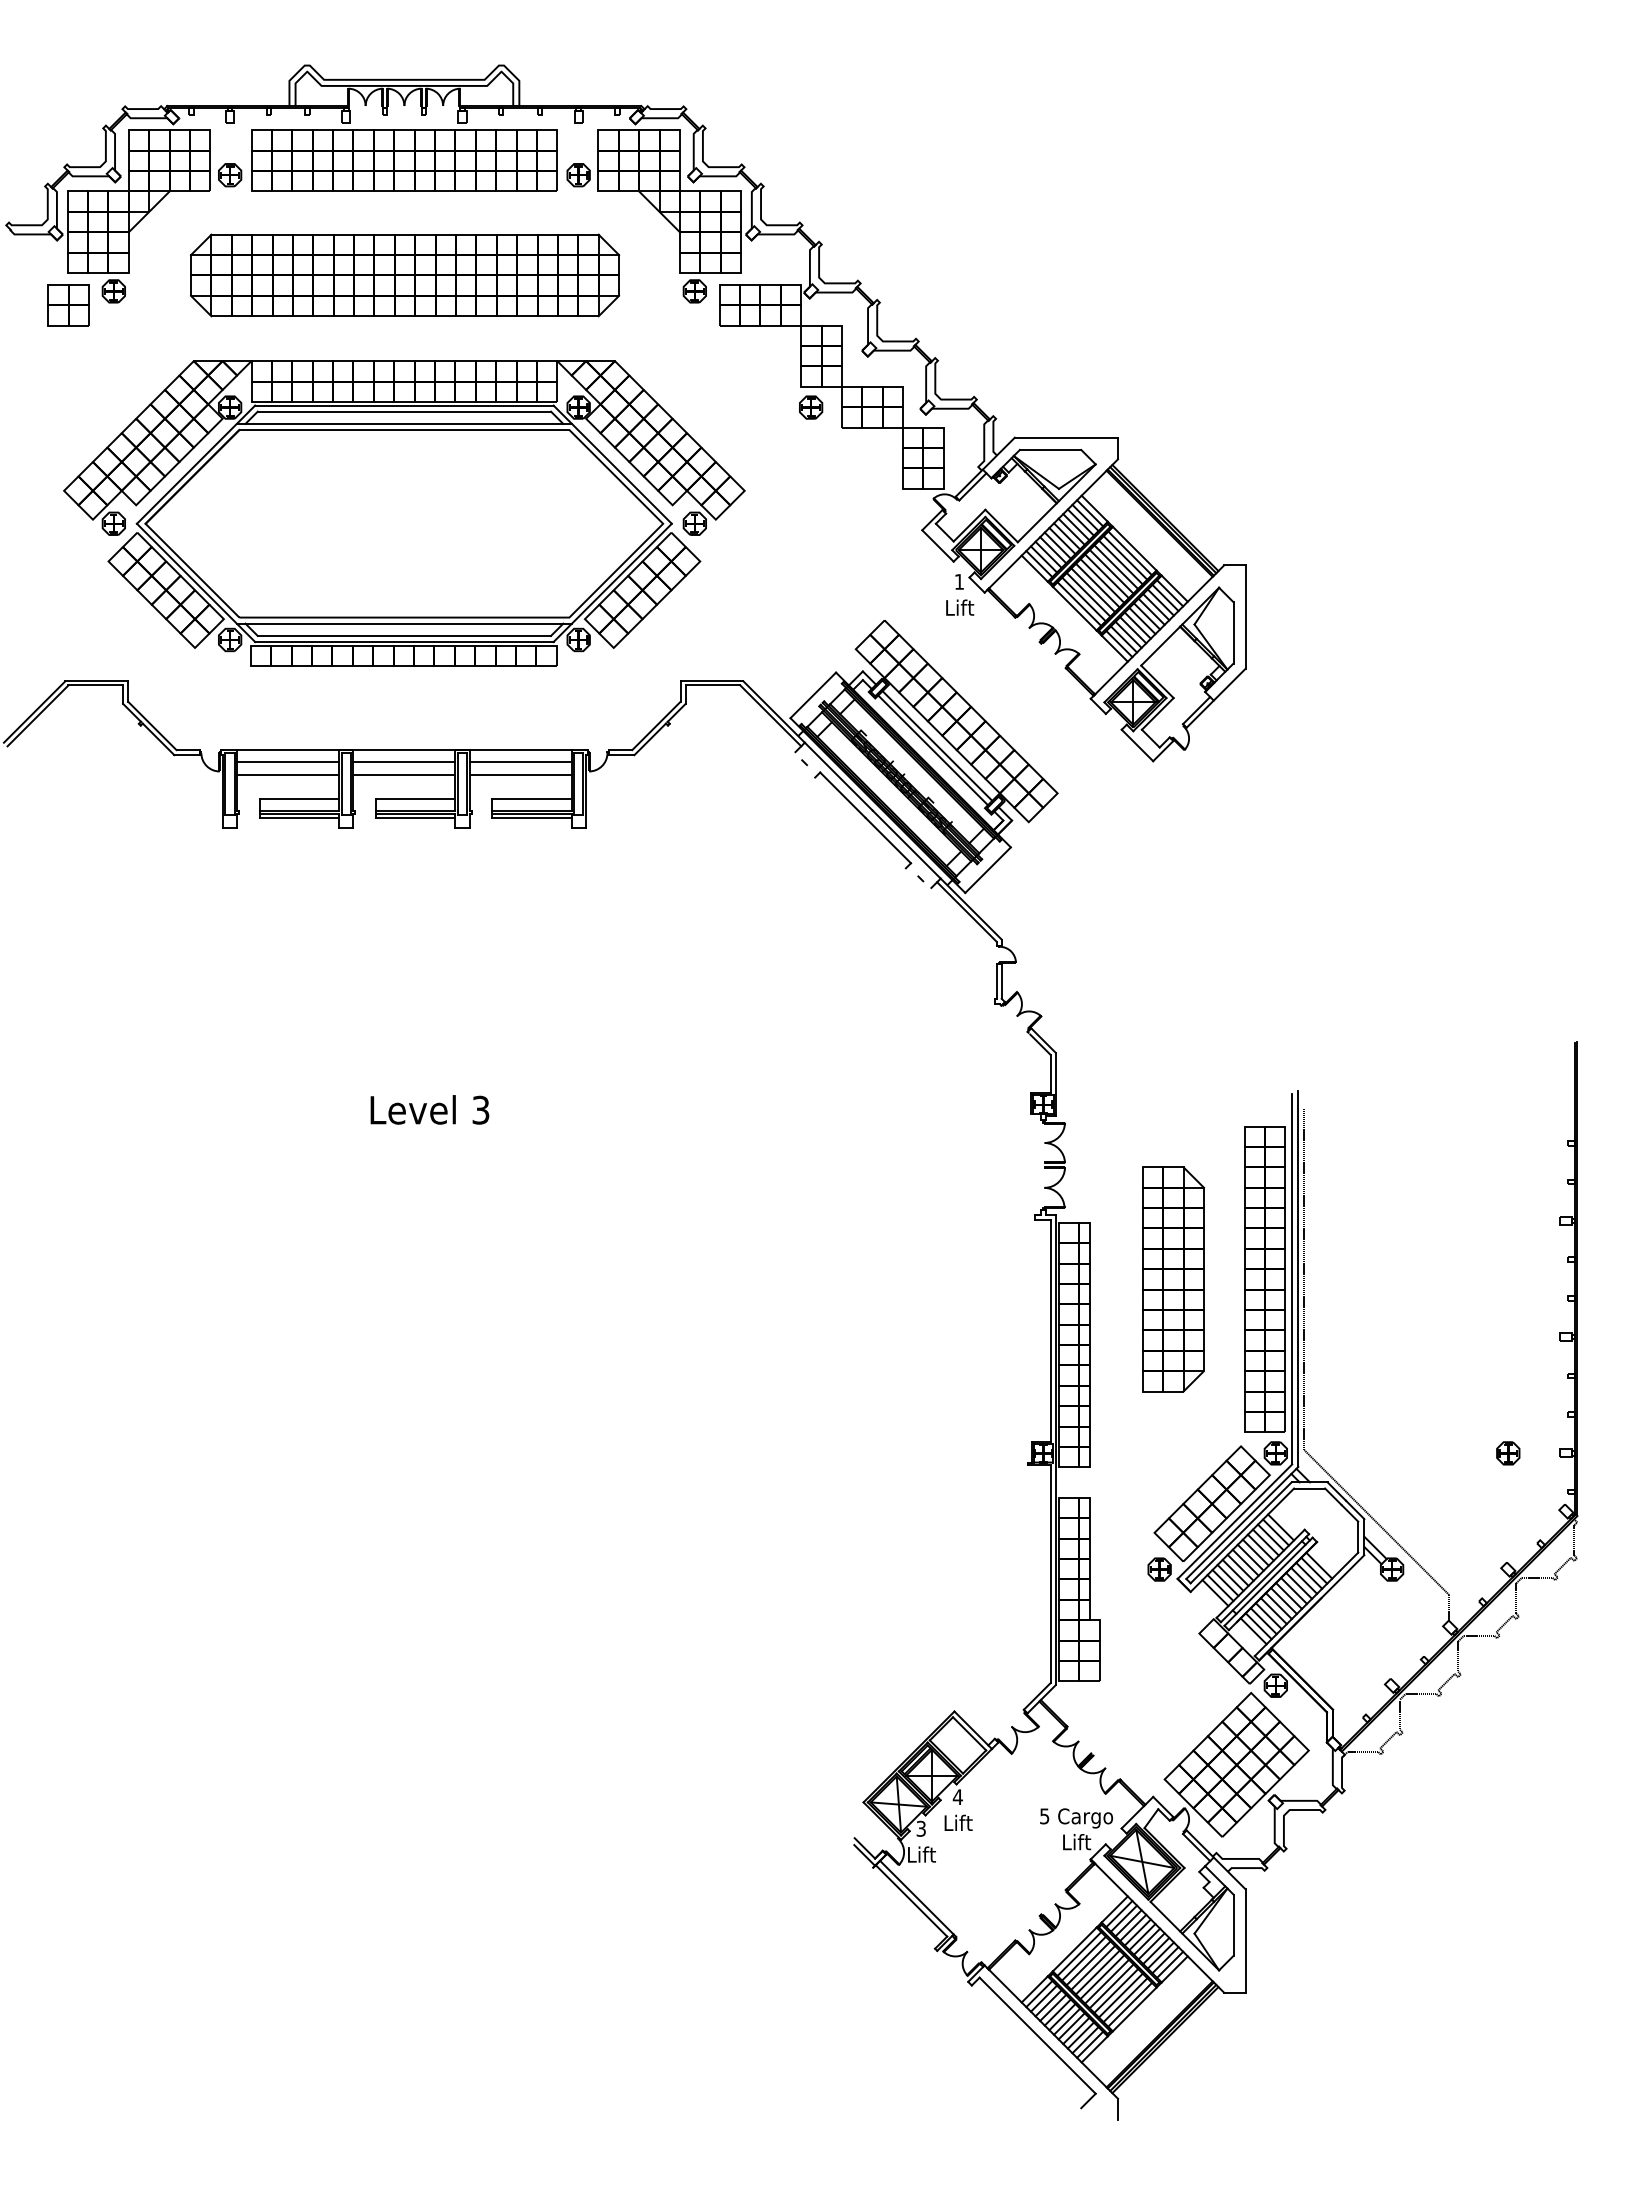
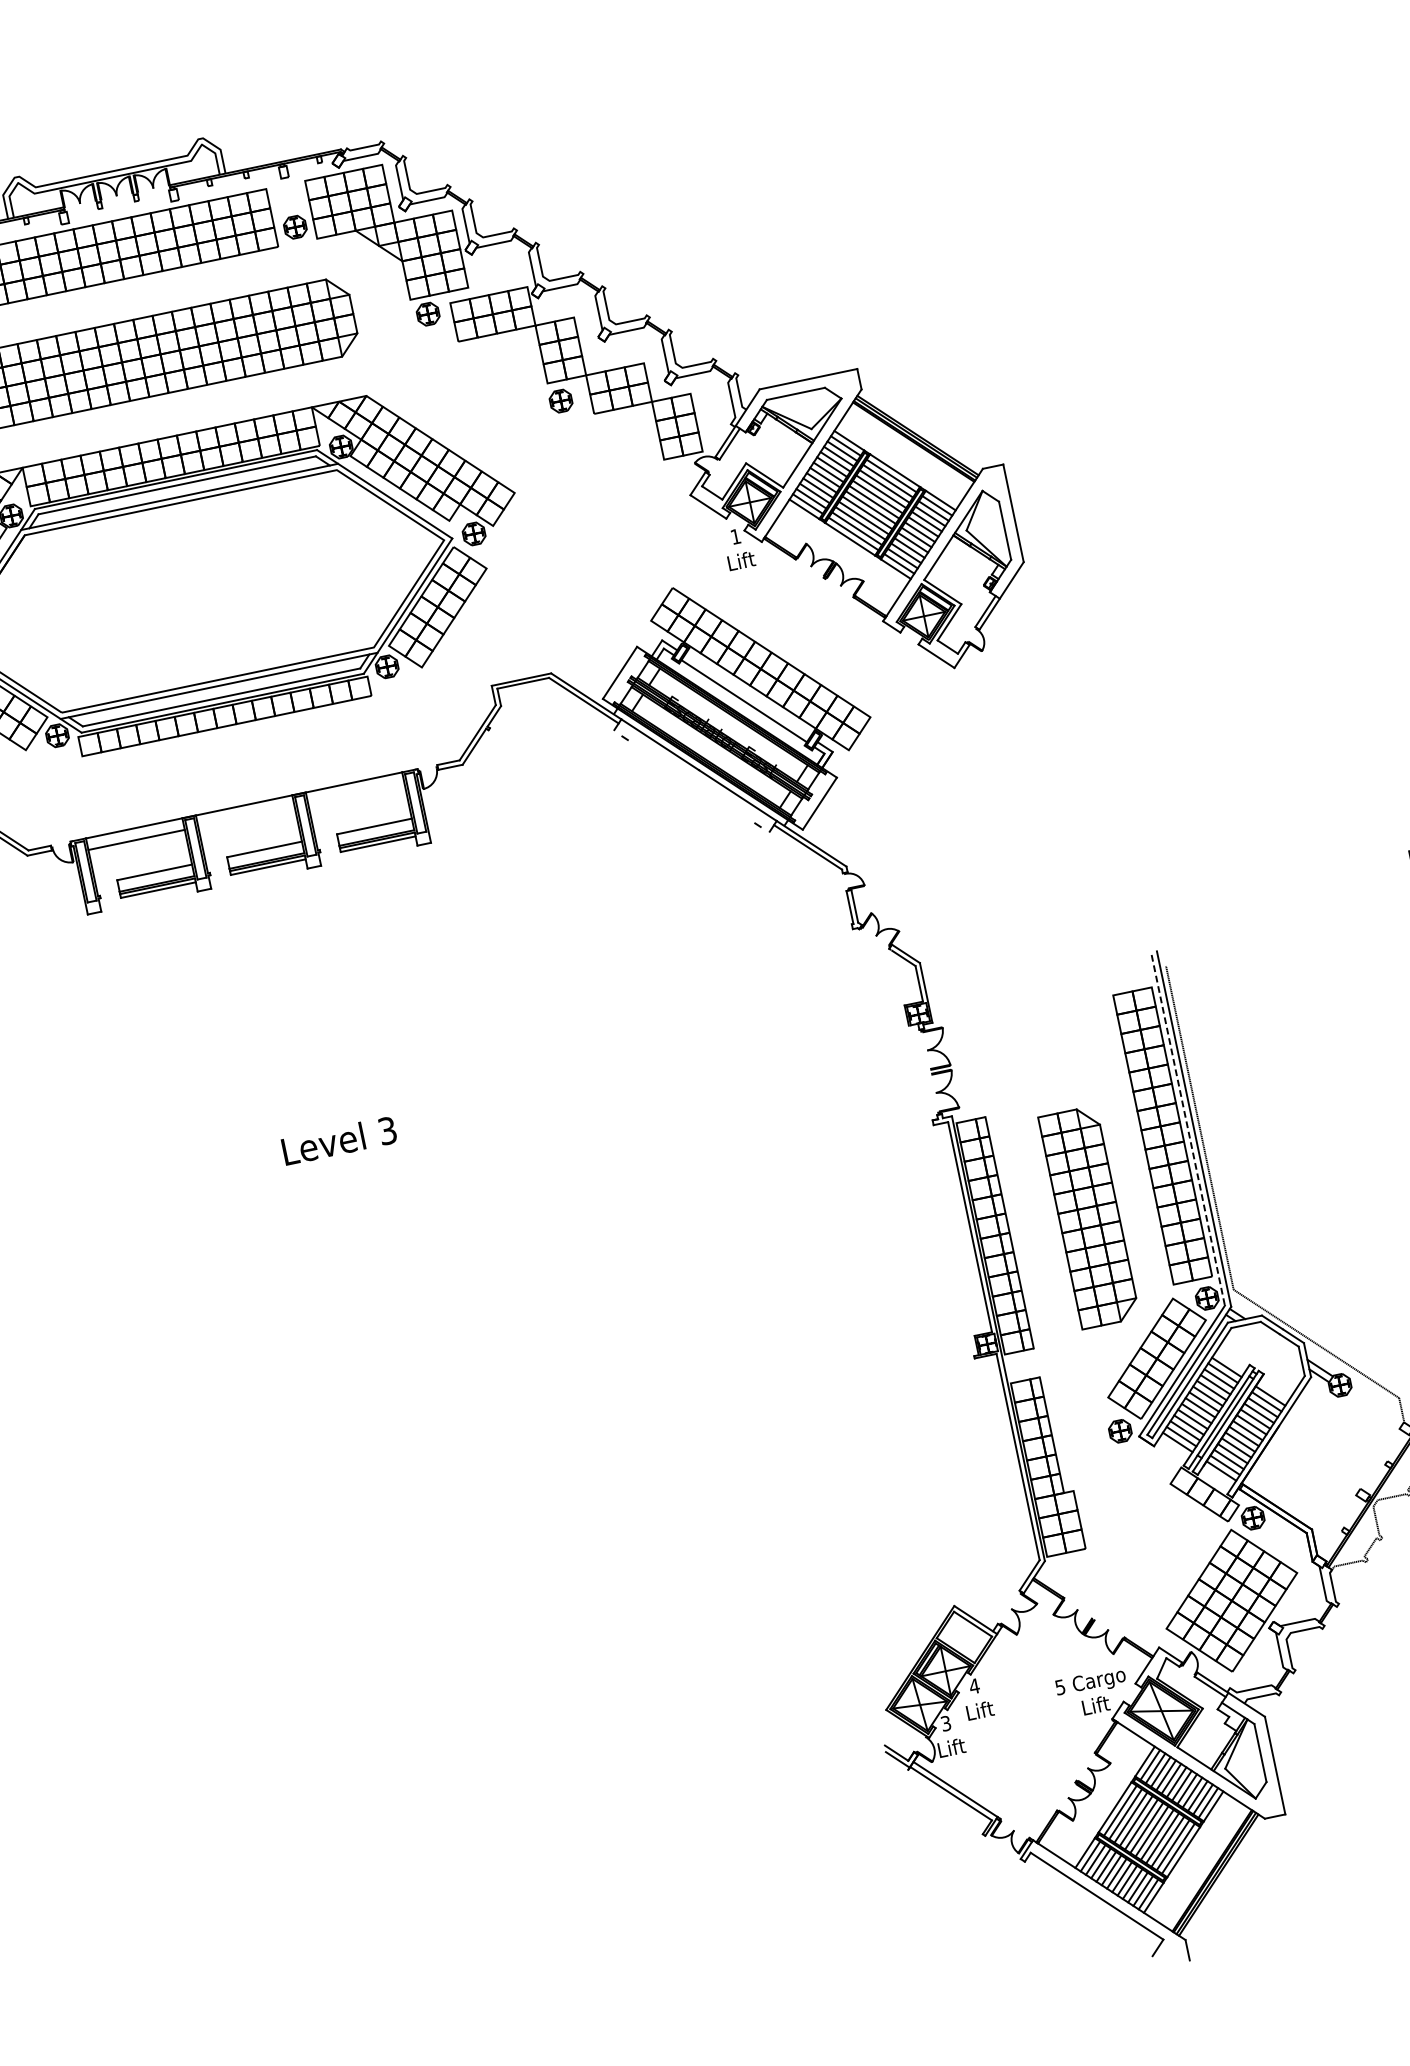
line: (937, 745) -> (747, 695), removed
line: (404, 762) -> (246, 817), removed
line: (520, 762) -> (356, 794), removed
line: (288, 774) -> (139, 851), removed
line: (404, 774) -> (249, 828), removed
line: (520, 774) -> (358, 805), removed
part: (863, 820) -> (692, 781), removed
part: (1173, 1279) -> (1089, 1217), moved
line: (1292, 1279) -> (1188, 1130), solid -> dashed

